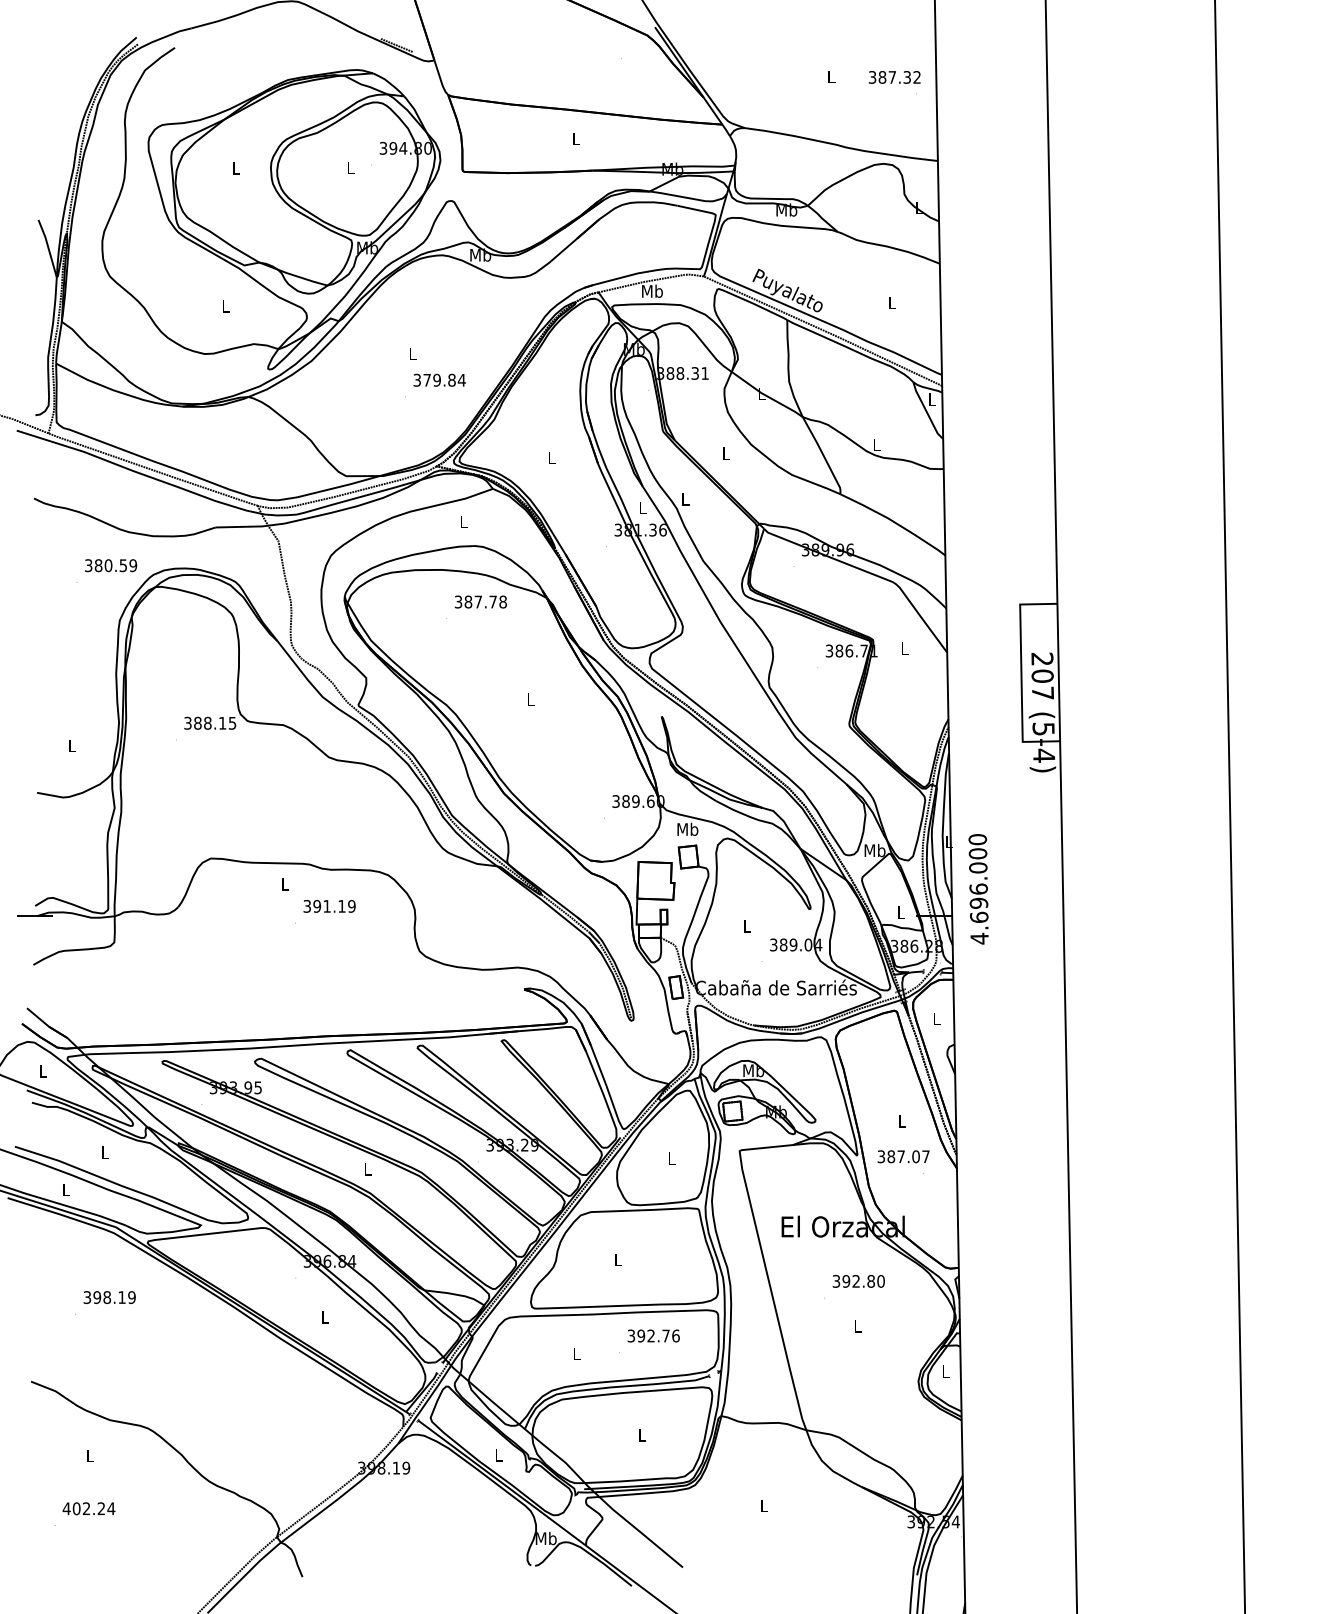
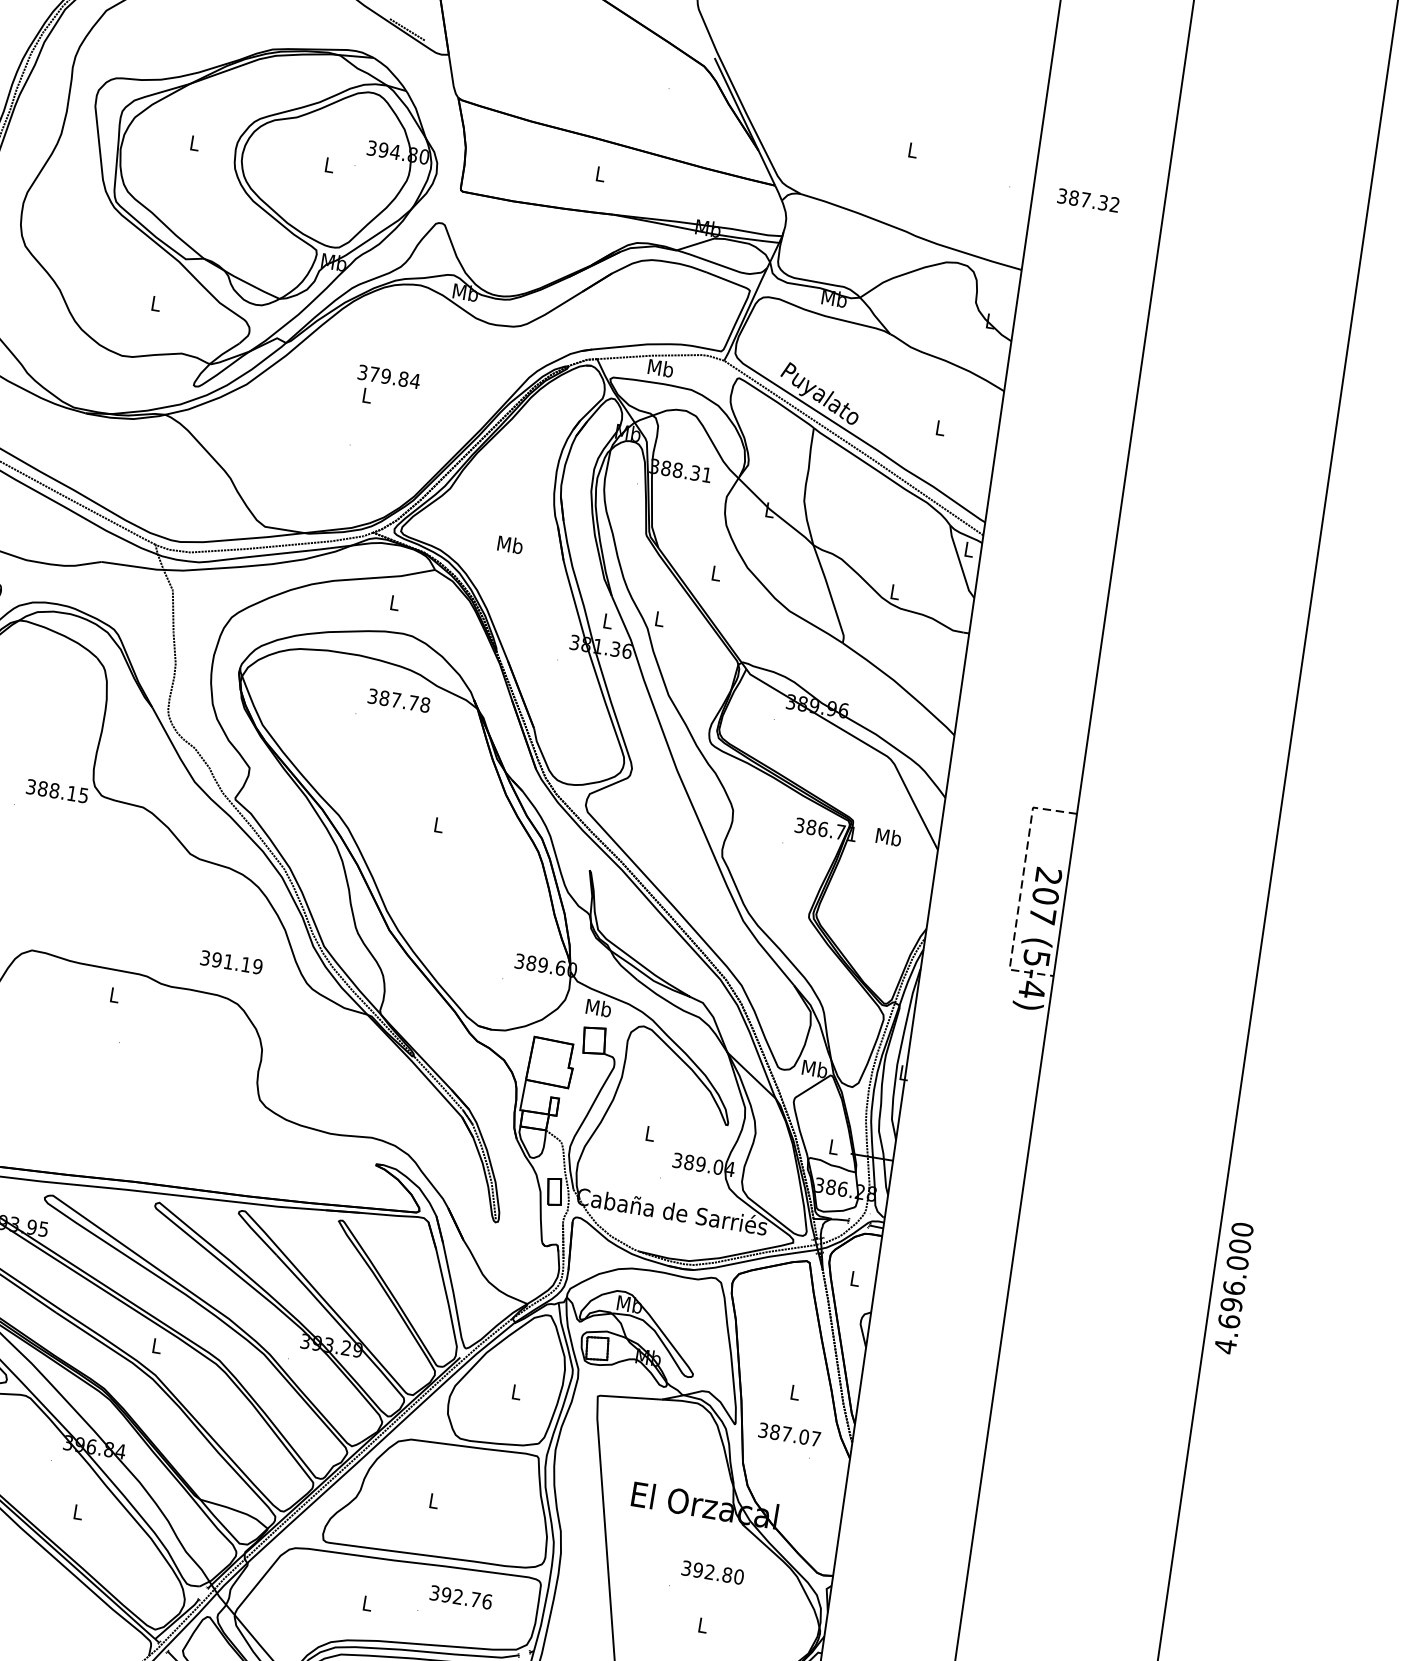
text: (894, 77) -> (1088, 200), moved
text: (439, 379) -> (389, 375), moved
text: (551, 457) -> (510, 544), L -> Mb
text: (904, 648) -> (888, 836), L -> Mb
line: (1021, 673) -> (1021, 888), solid -> dashed
text: (978, 889) -> (1233, 1288), moved
text: (329, 906) -> (231, 962), moved

